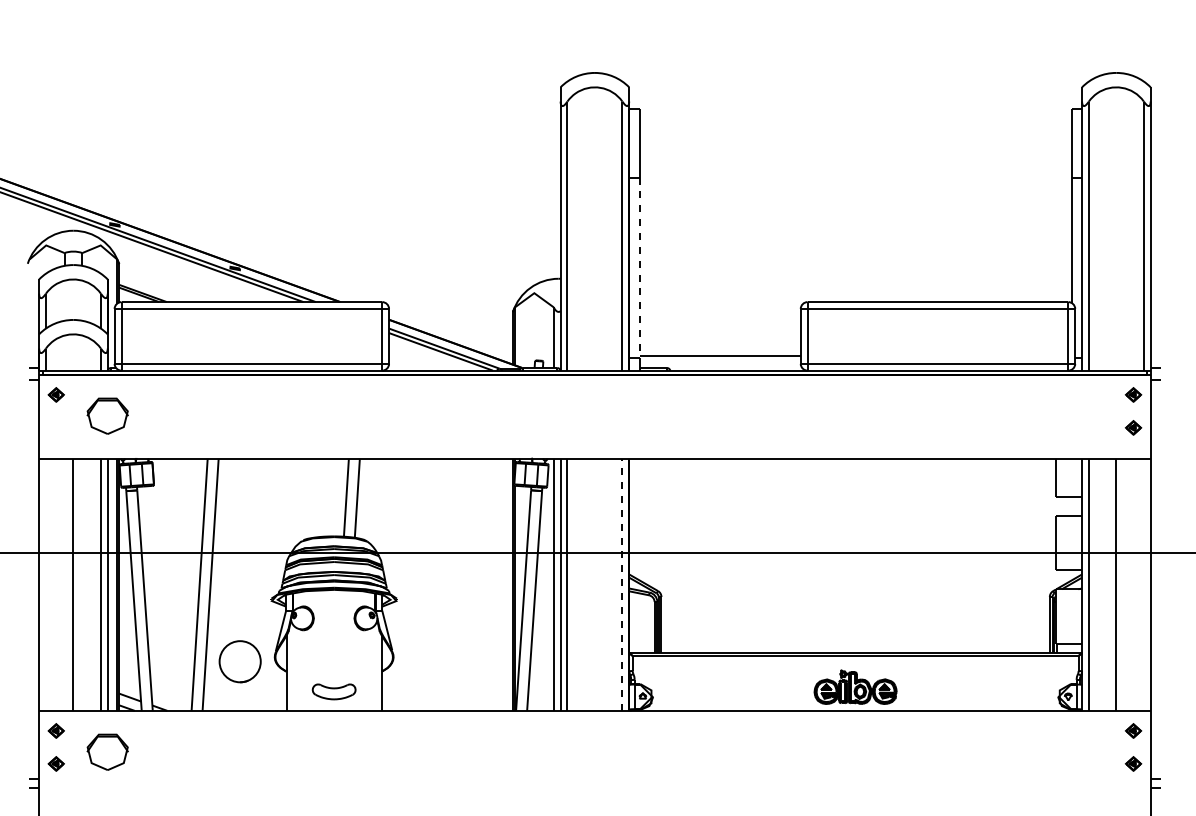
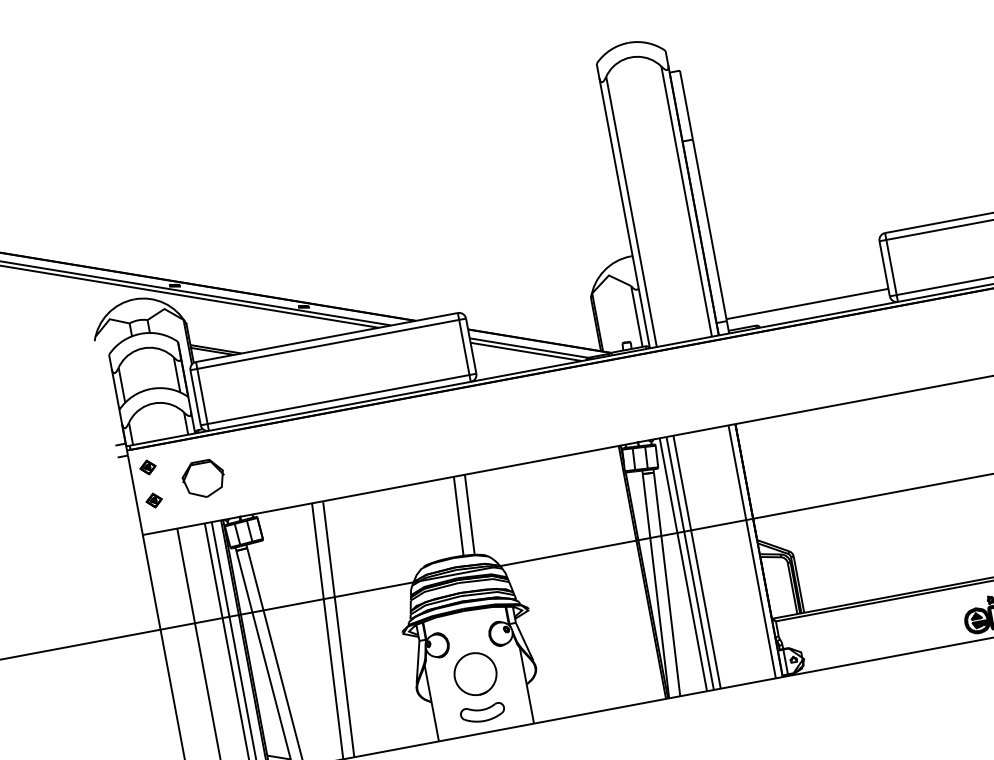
line: (639, 268) -> (709, 230), dashed -> solid
part: (55, 427) -> (153, 500), added
line: (622, 584) -> (752, 551), dashed -> solid
part: (239, 661) -> (474, 674), moved

